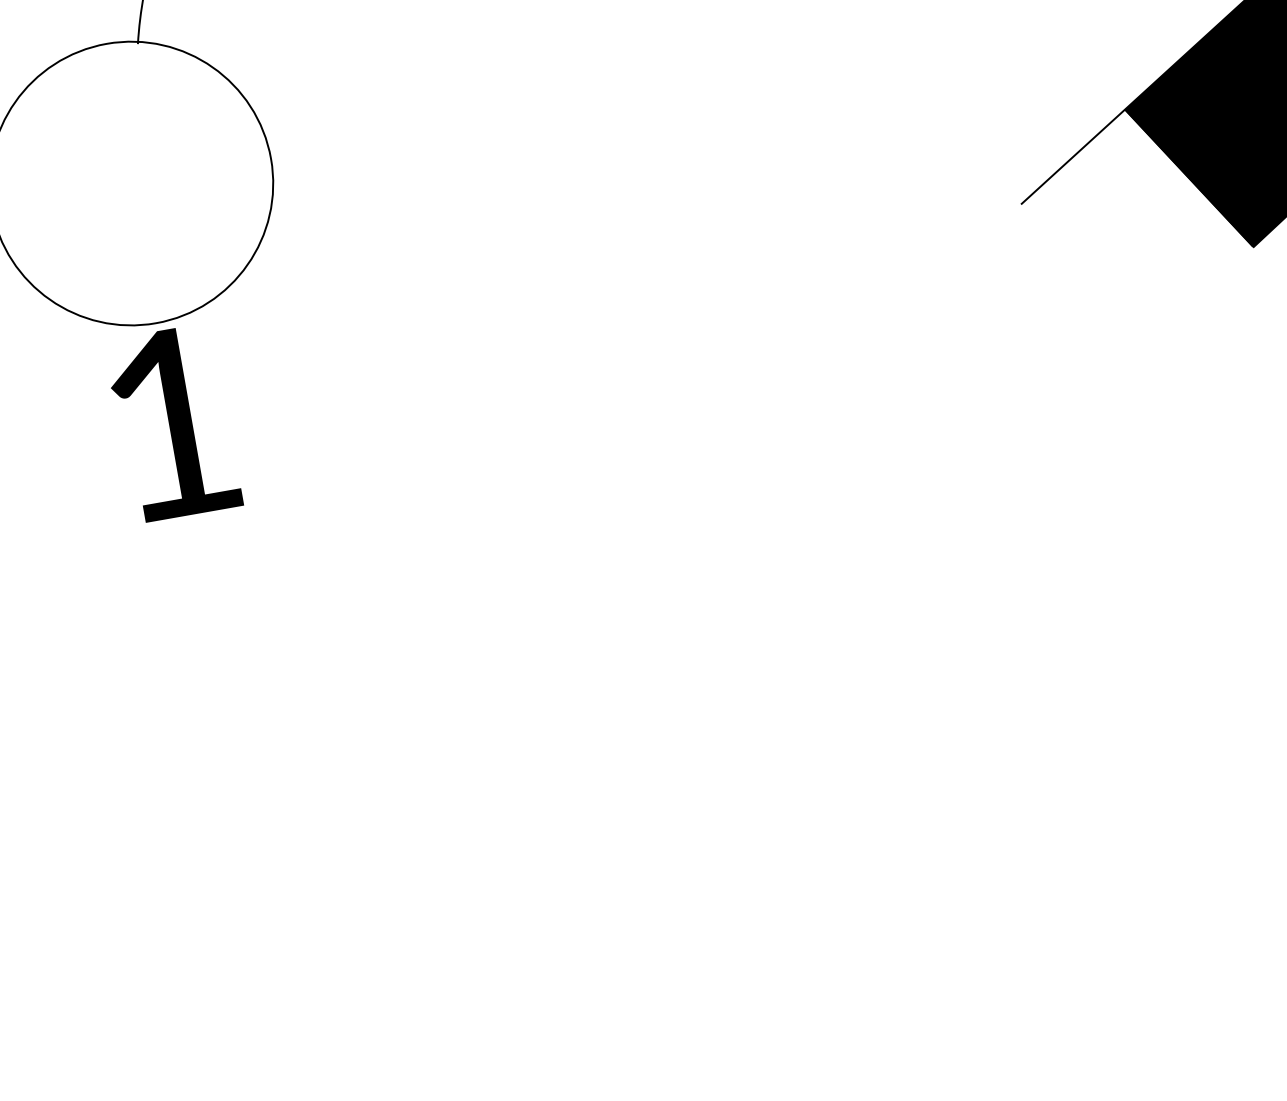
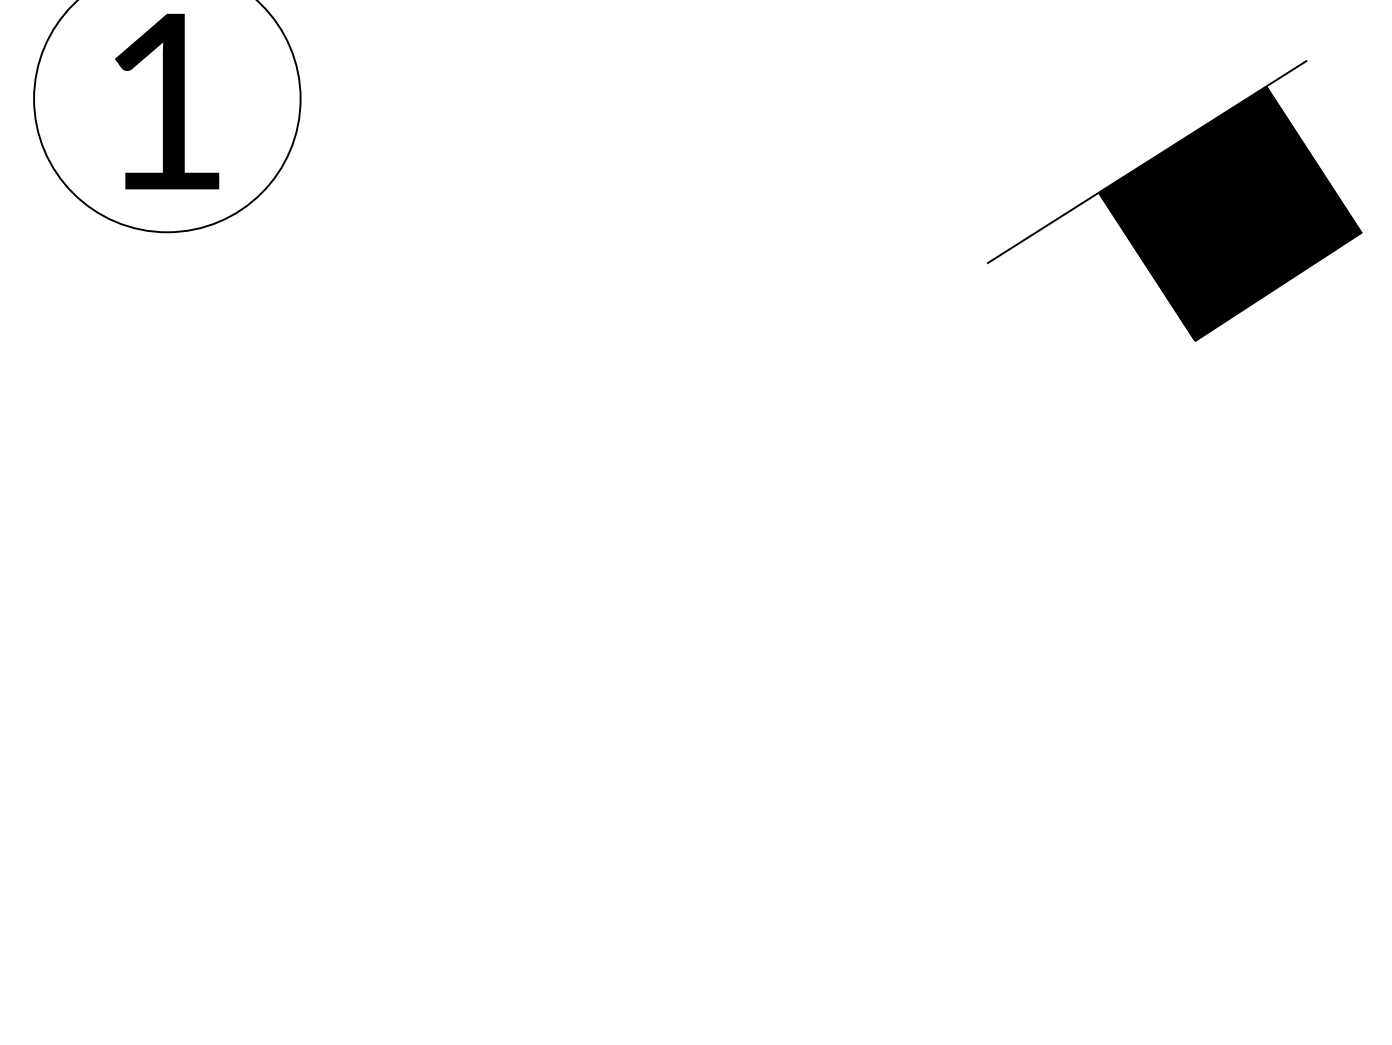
text: (173, 423) -> (167, 101), moved

